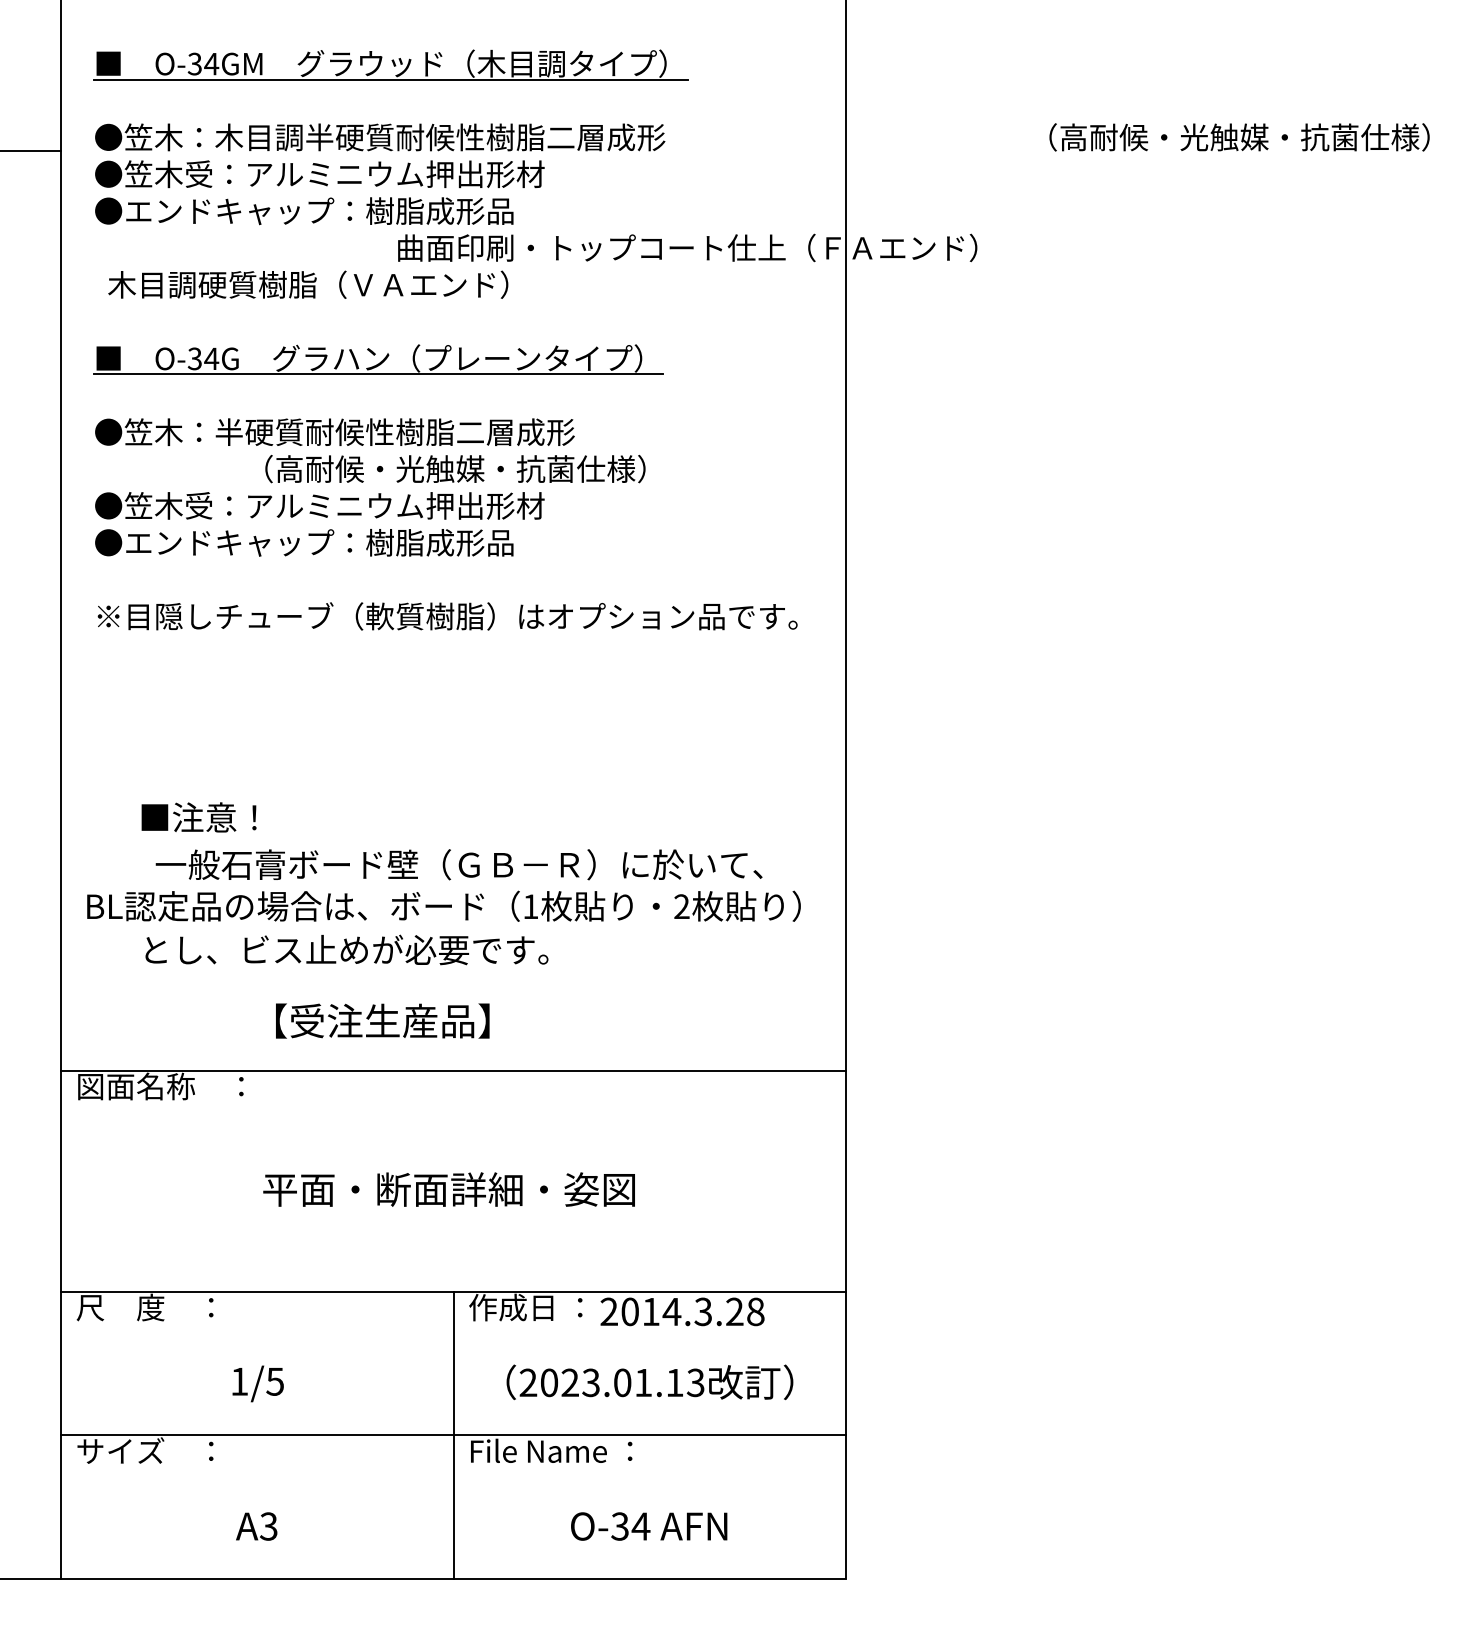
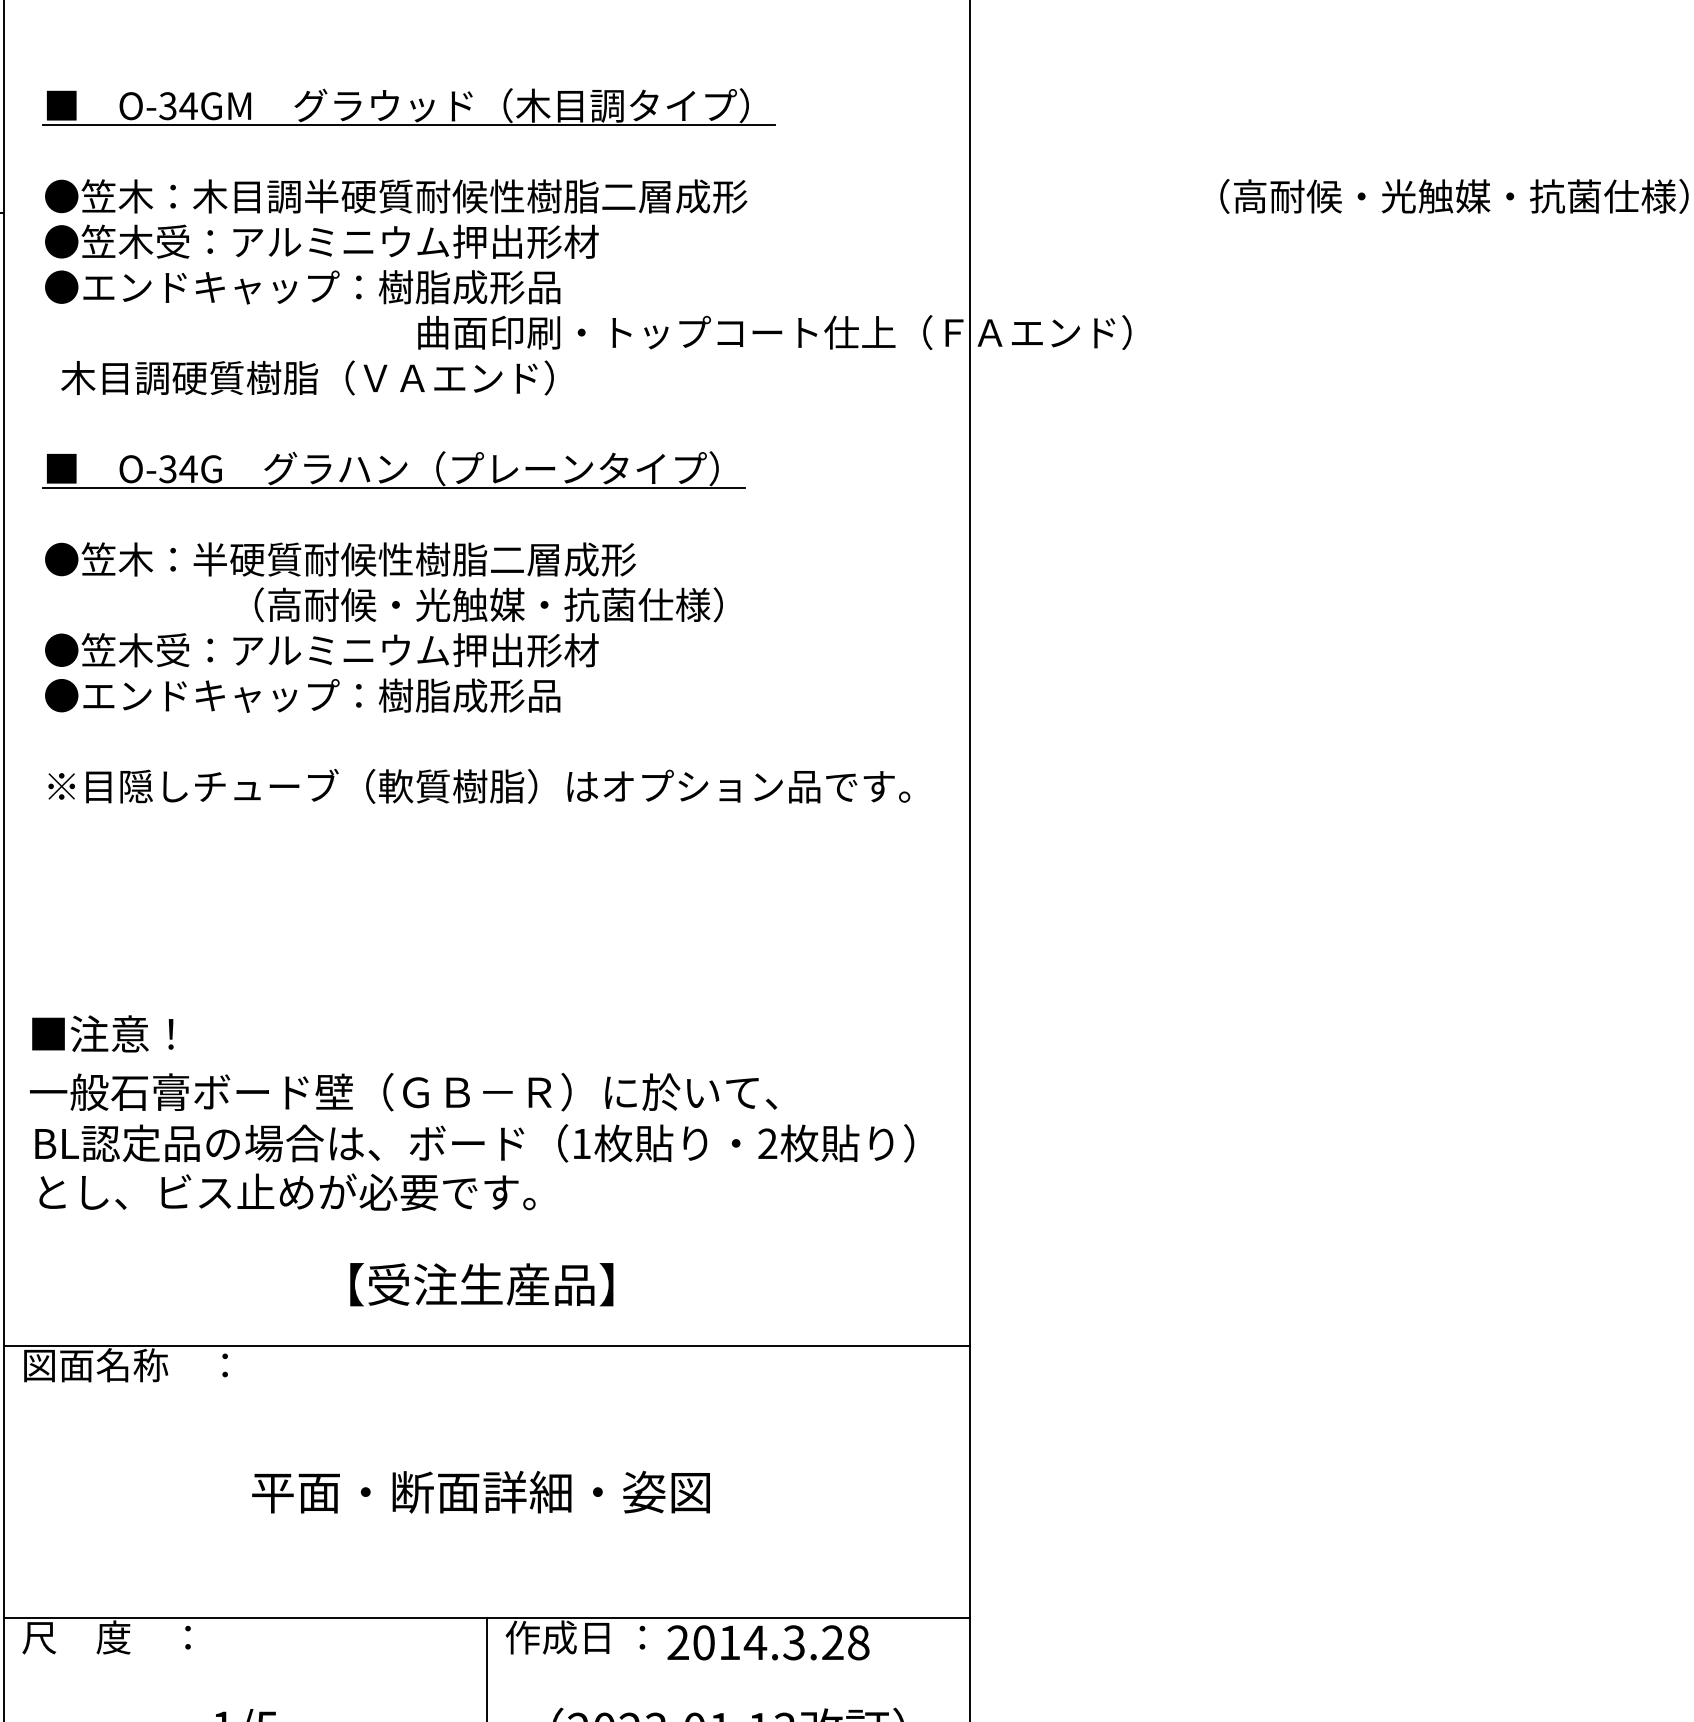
text: (198, 817) -> (102, 1033), moved
text: (458, 864) -> (402, 1091), moved
text: (346, 949) -> (286, 1191), moved
text: (382, 1020) -> (481, 1283), moved

